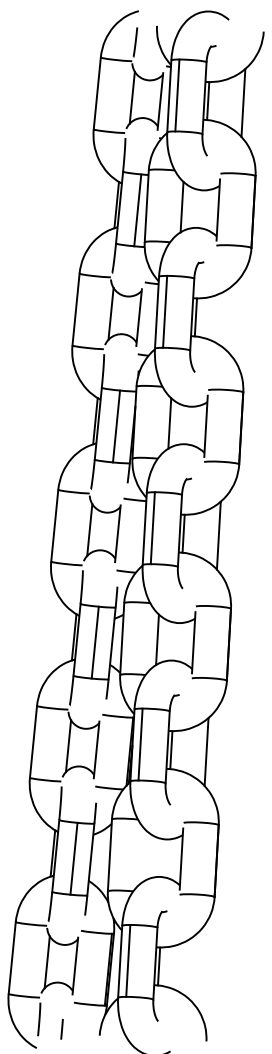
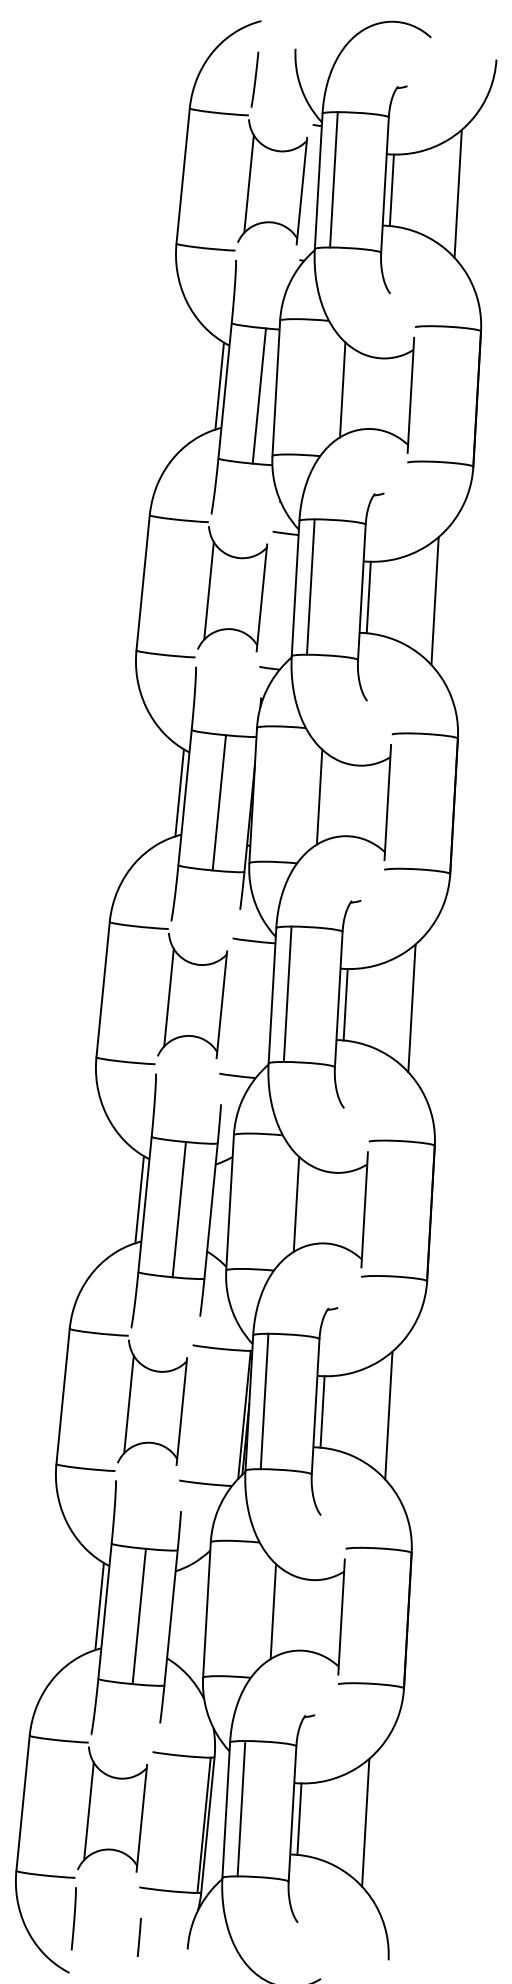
line: (231, 319) -> (435, 601), added
line: (144, 855) -> (271, 1610), added
line: (194, 968) -> (366, 1822), added
line: (61, 1029) -> (138, 1937), moved

